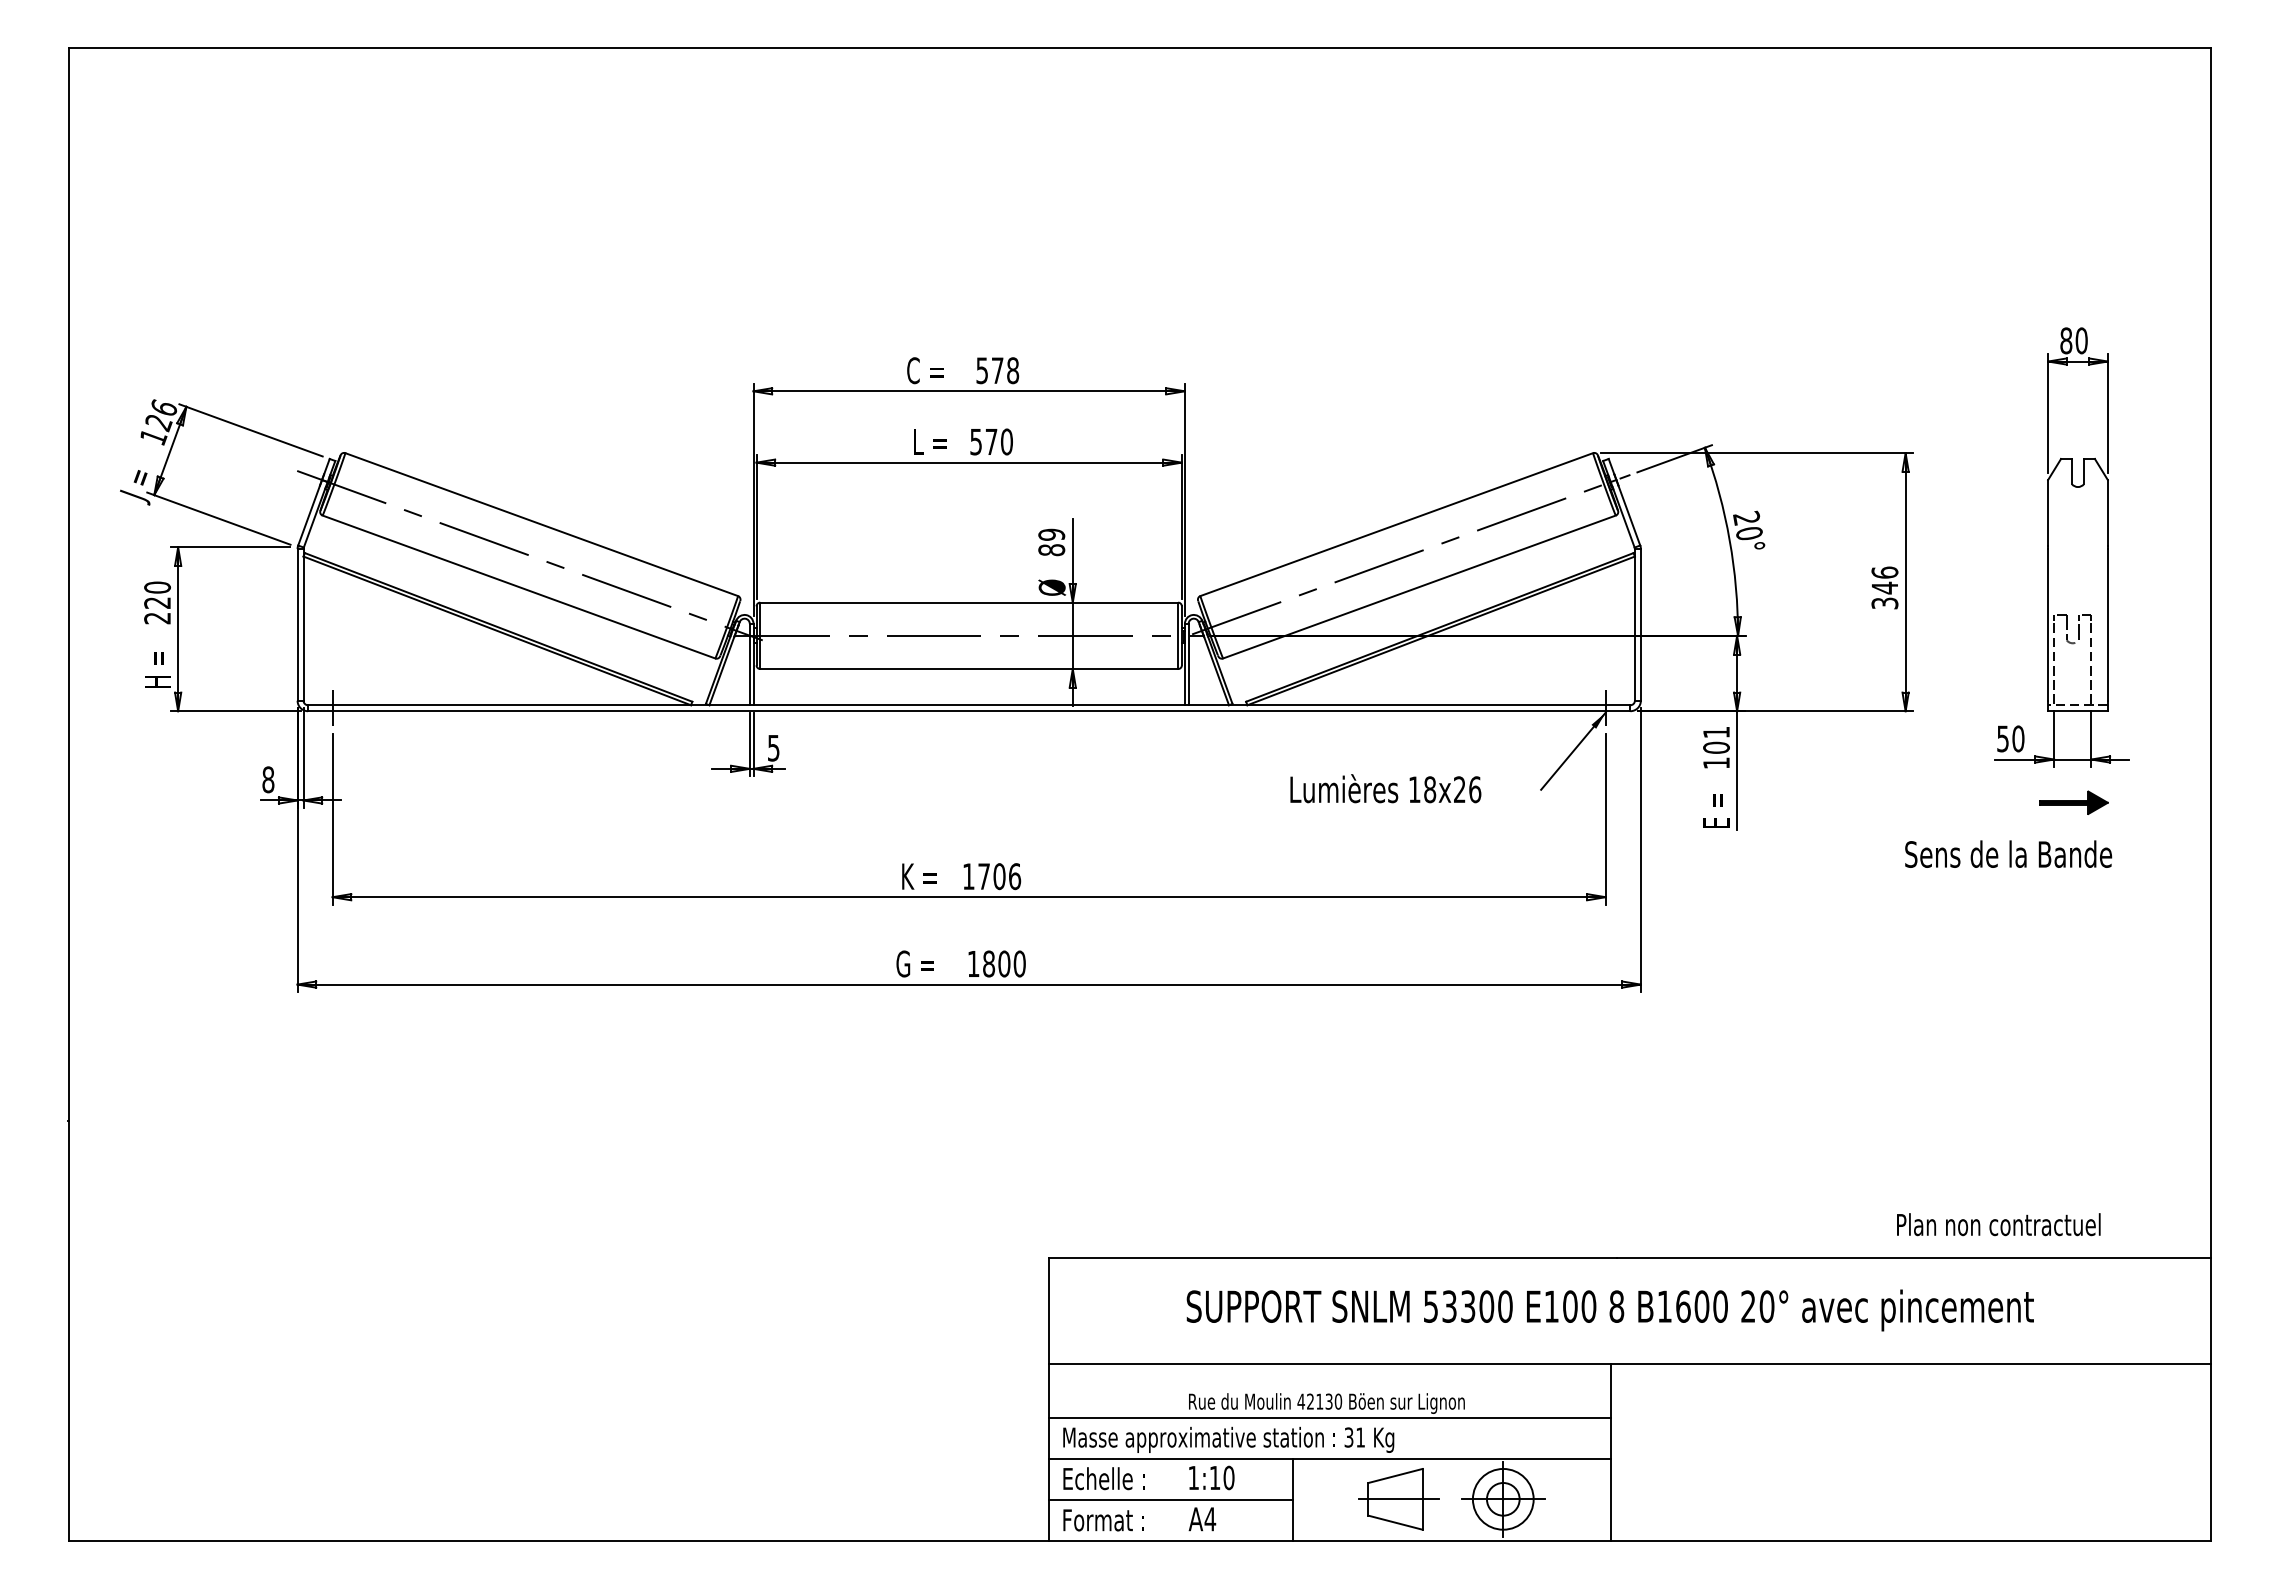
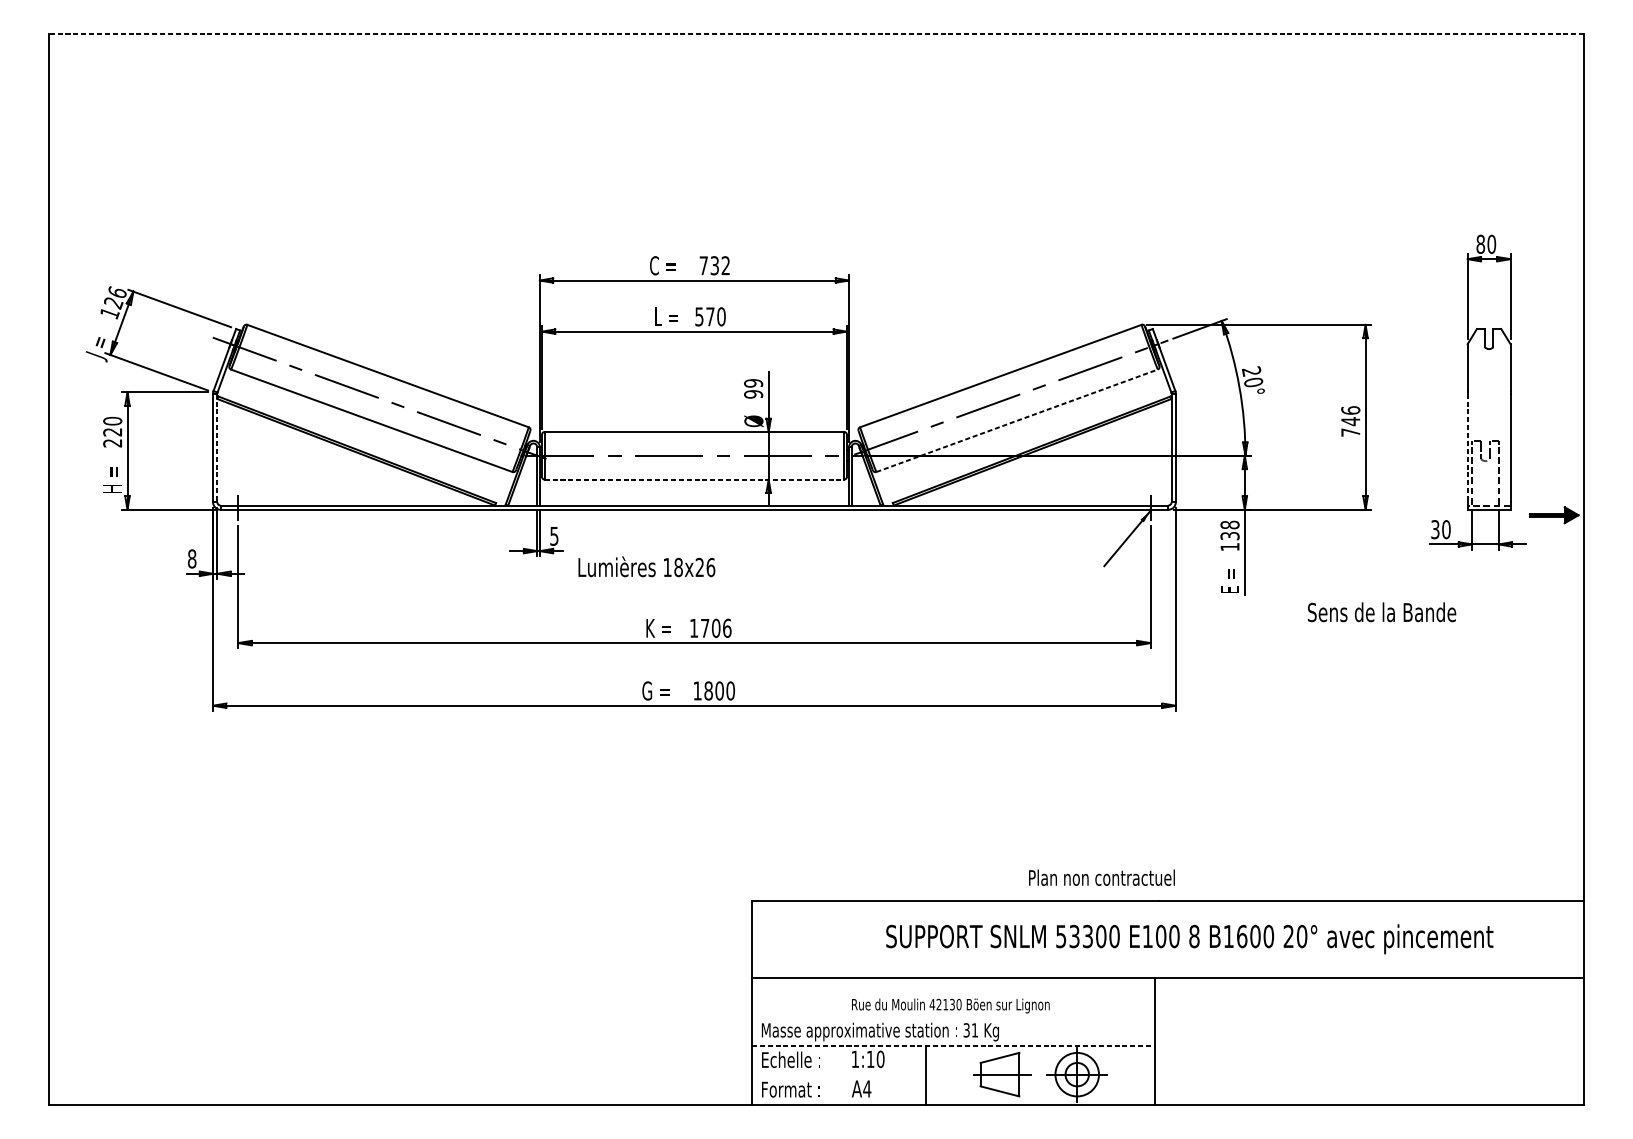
line: (1139, 47) -> (816, 34), solid -> dashed
text: (997, 370) -> (714, 265), 578 -> 732
text: (1051, 550) -> (753, 394), 89 -> 99
line: (1419, 587) -> (1017, 421), solid -> dashed
text: (1884, 603) -> (1350, 432), 346 -> 746
line: (303, 624) -> (217, 447), solid -> dashed
line: (2048, 624) -> (1467, 447), solid -> dashed
line: (969, 669) -> (694, 479), solid -> dashed
text: (2002, 738) -> (1435, 529), 50 -> 30
text: (1716, 739) -> (1230, 530), 101 -> 138
text: (1385, 788) -> (646, 566), moved
part: (2073, 802) -> (1553, 515), moved
text: (2008, 853) -> (1381, 611), moved
text: (1998, 1224) -> (1101, 877), moved
text: (1609, 1310) -> (1189, 939), moved
line: (1330, 1418) -> (953, 1016), removed
line: (1330, 1459) -> (953, 1046), solid -> dashed
line: (1170, 1500) -> (838, 1075), removed

